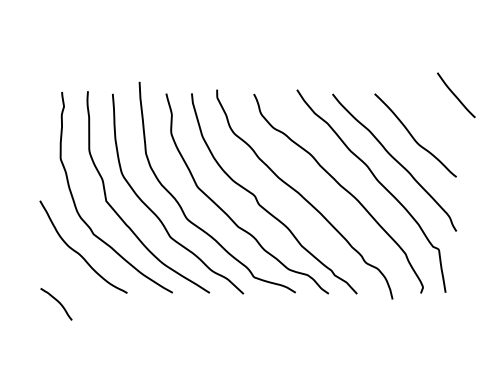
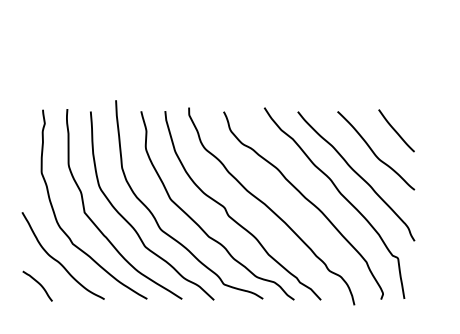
curve: (456, 95) -> (396, 130), moved
curve: (57, 302) -> (38, 284), moved

